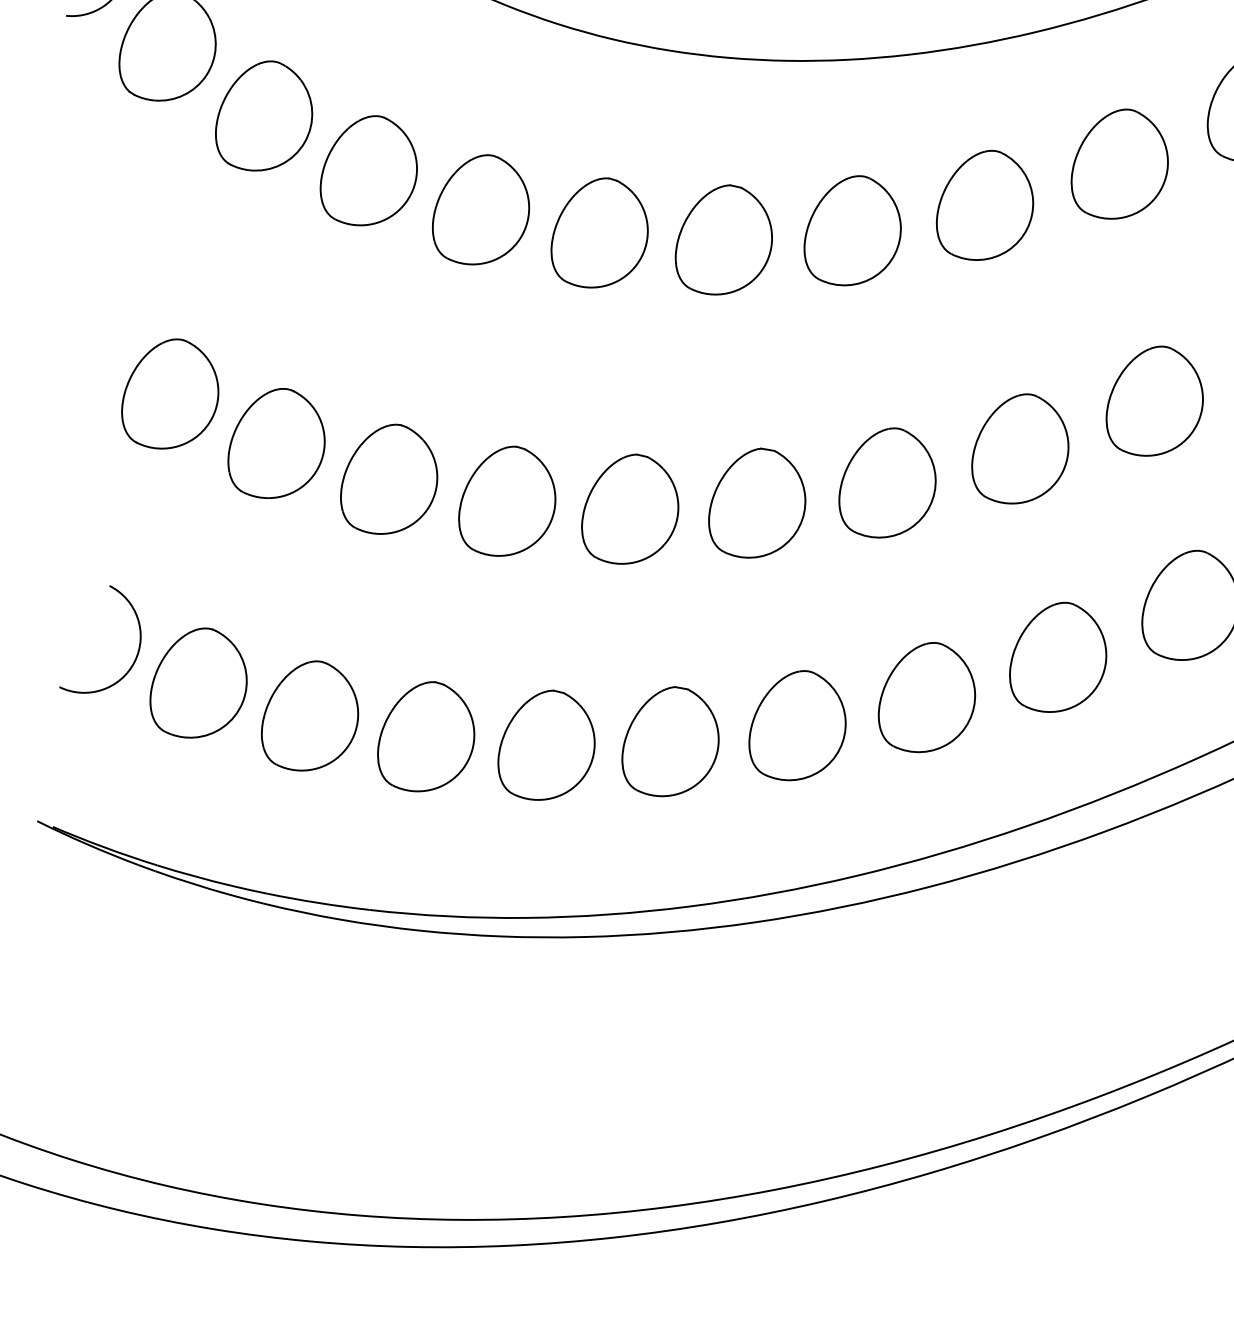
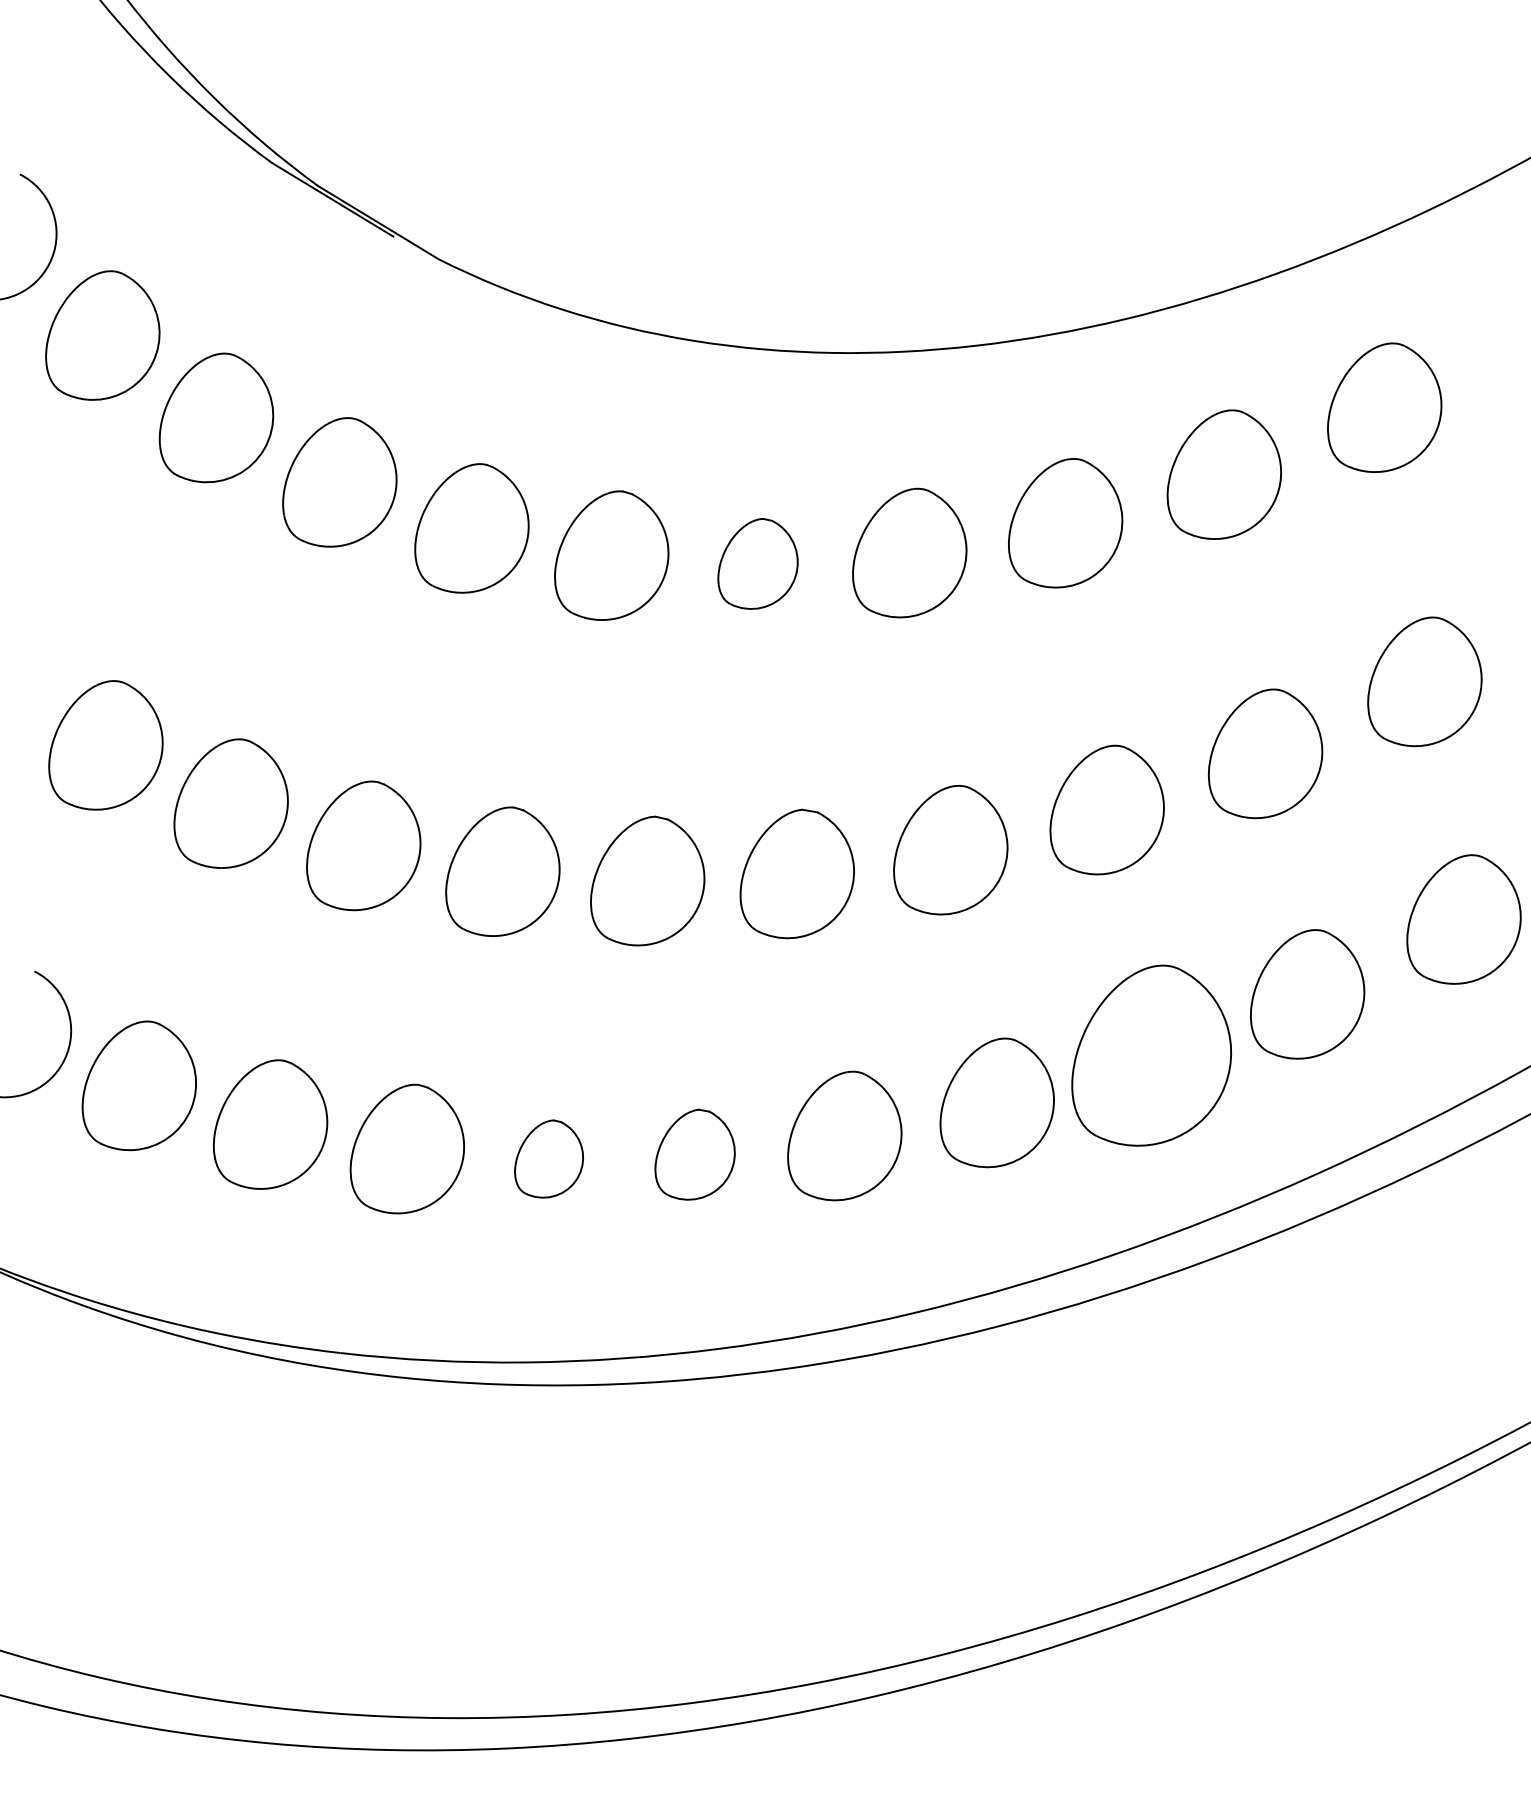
part: (723, 239) -> (757, 563), size x0.7
part: (1057, 657) -> (1151, 1055), size x1.4
part: (669, 741) -> (694, 1154), size x0.7
part: (545, 744) -> (548, 1158), size x0.6

